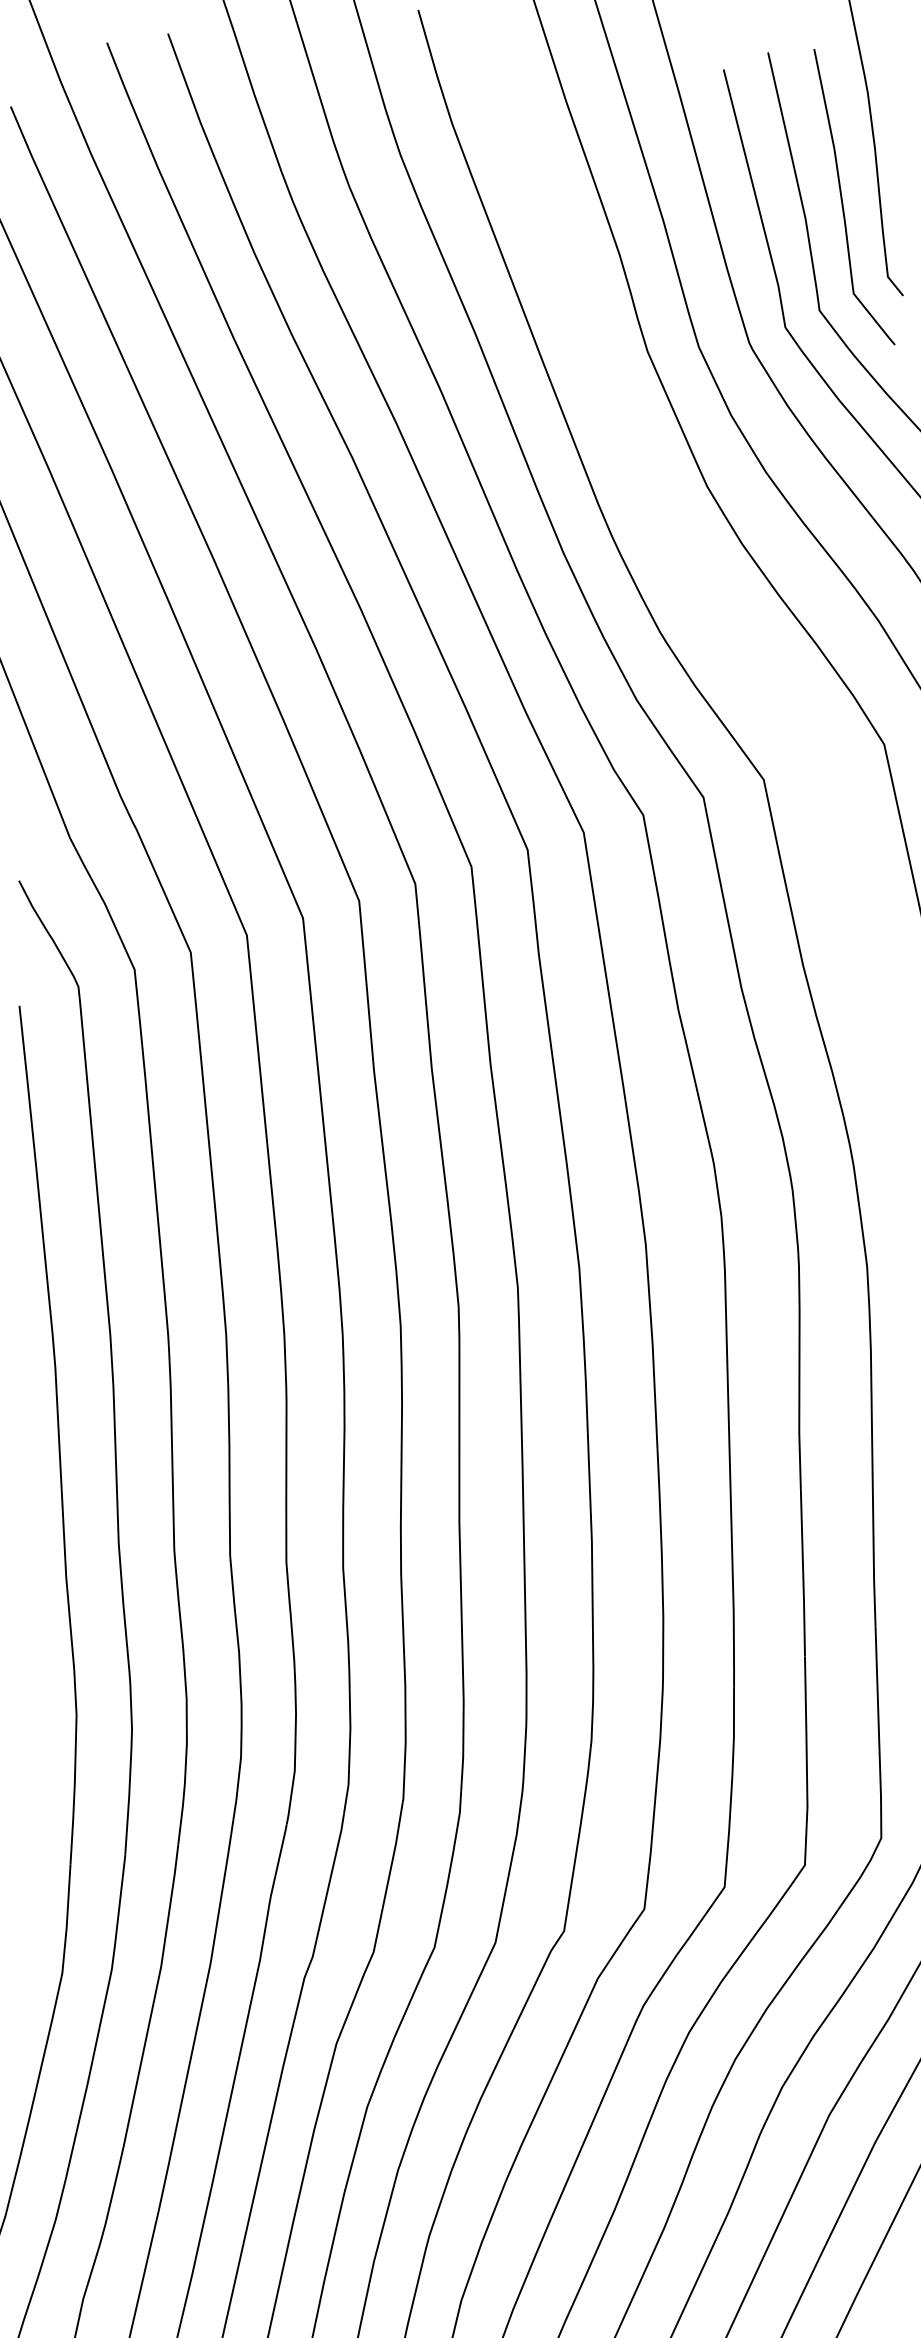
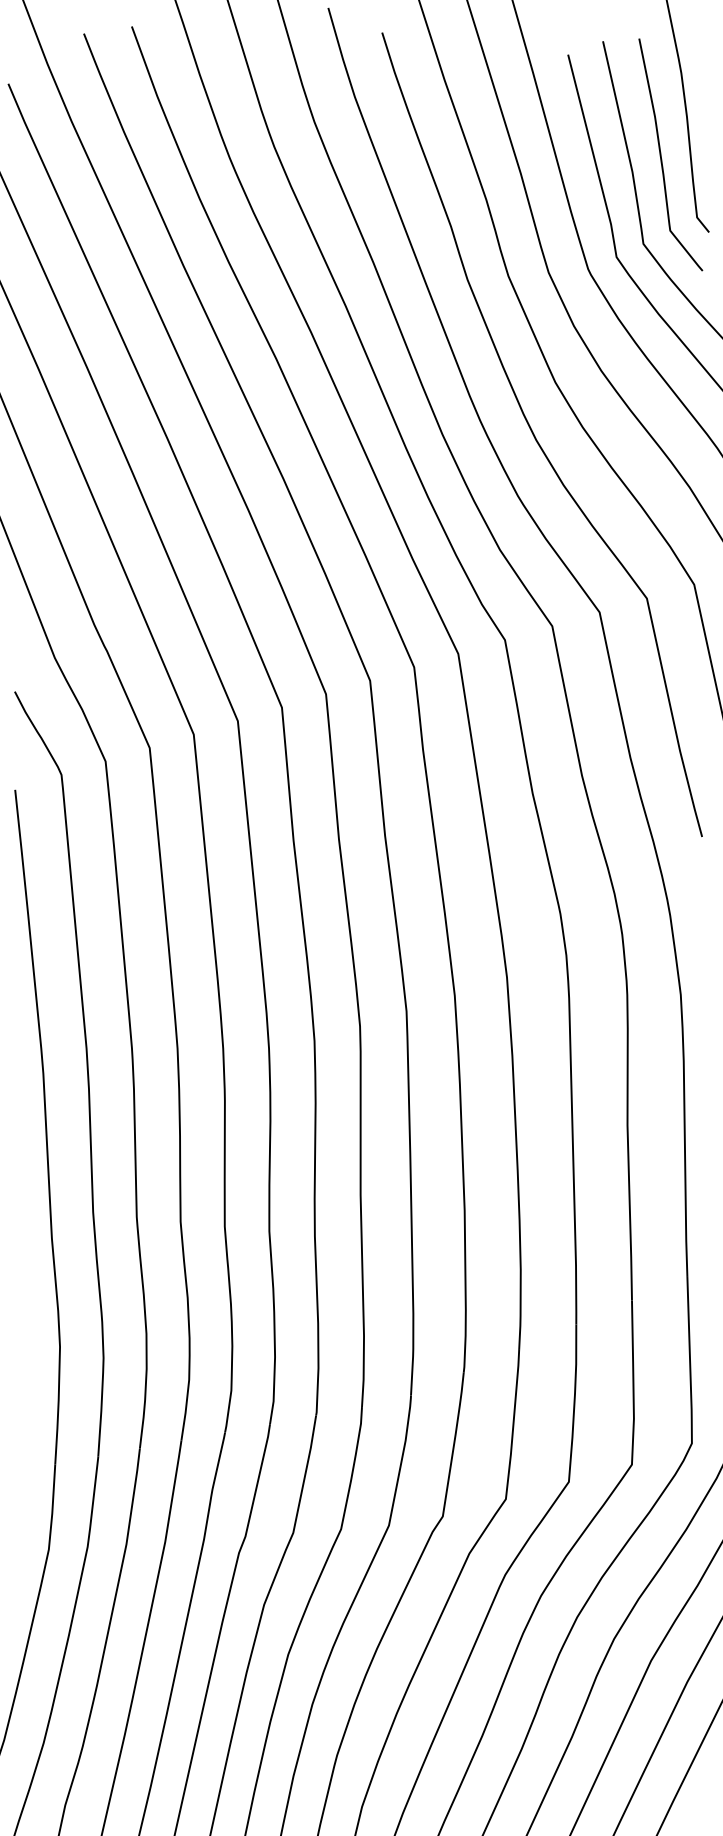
curve: (682, 556) -> (535, 437), added

